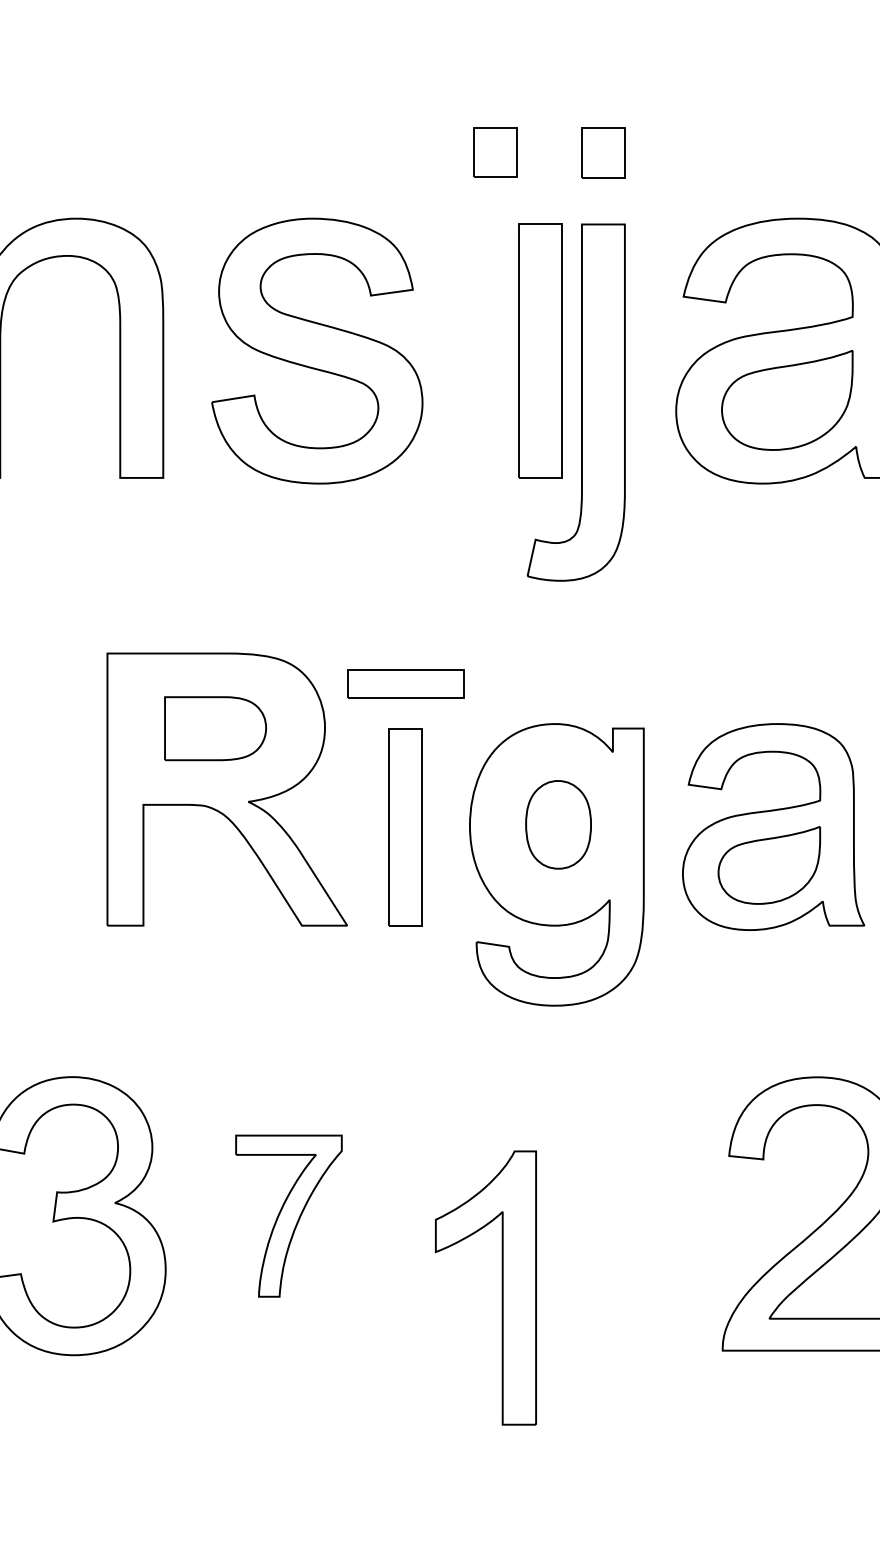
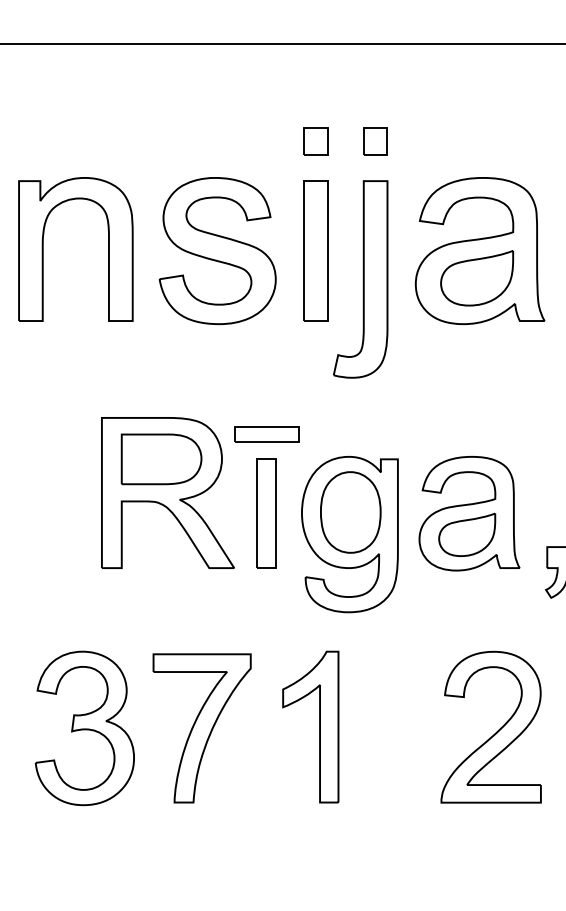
part: (539, 350) -> (315, 250), moved
part: (215, 728) -> (161, 459), size x1.43
part: (557, 824) -> (350, 512), size x1.67
part: (287, 1216) -> (201, 728), size x1.67
part: (501, 1286) -> (319, 726), moved

